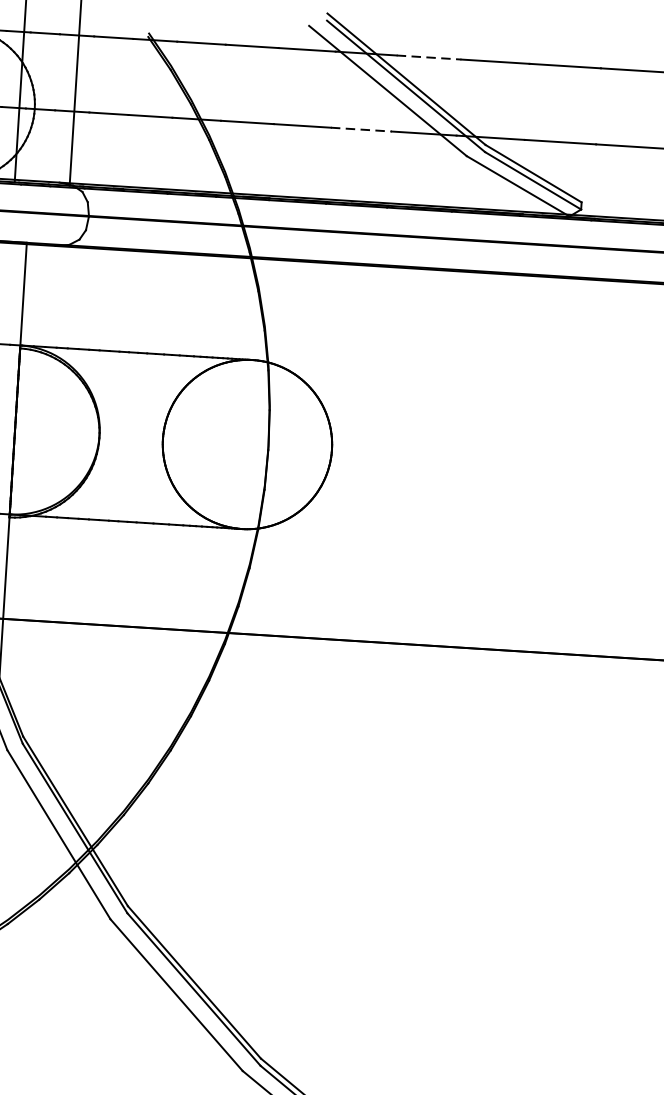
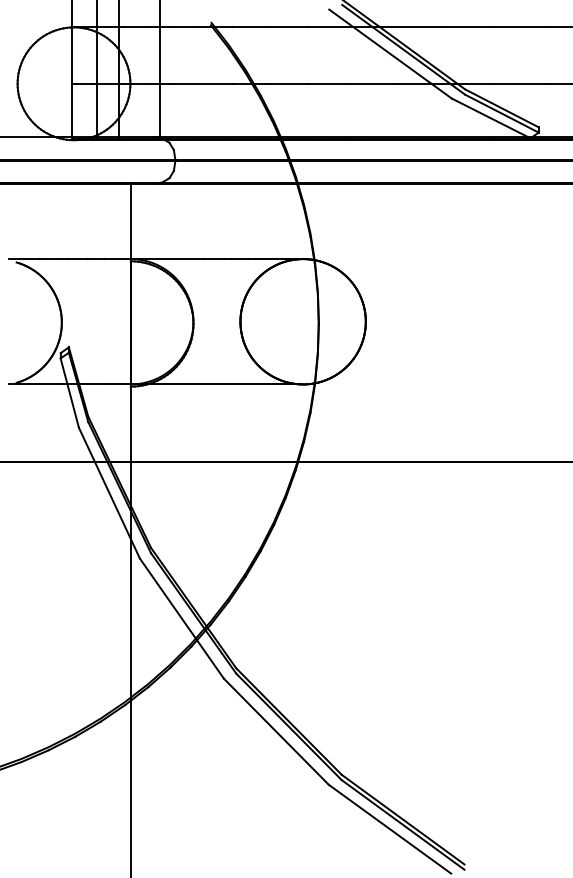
line: (429, 57) -> (419, 27), dashed -> solid
line: (361, 129) -> (372, 83), dashed -> solid

